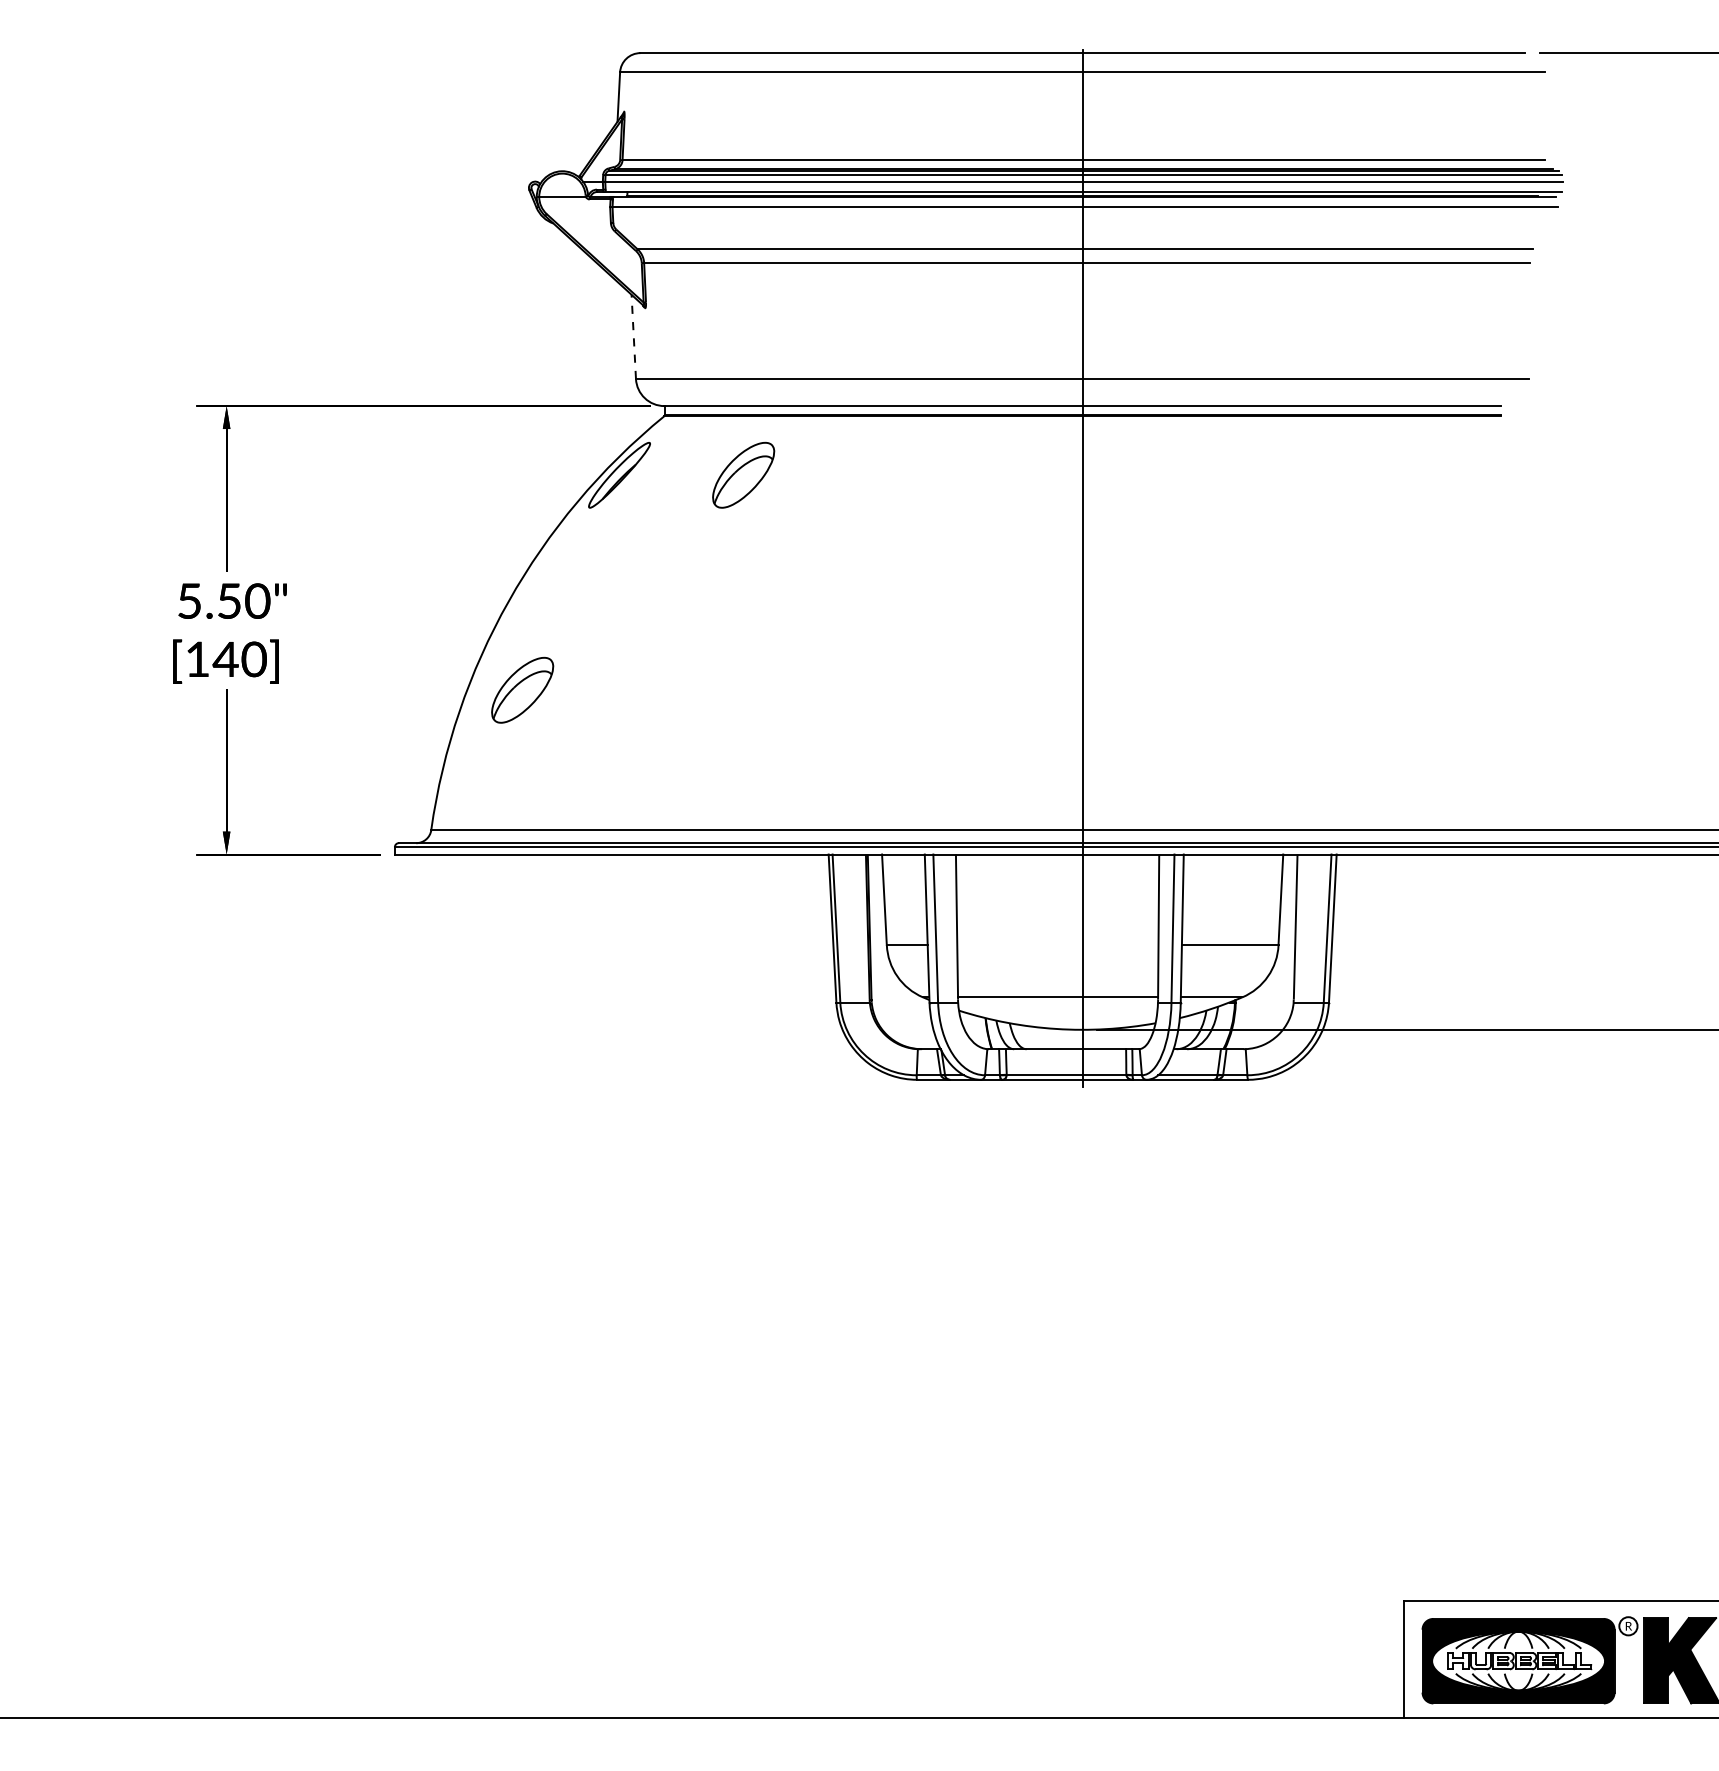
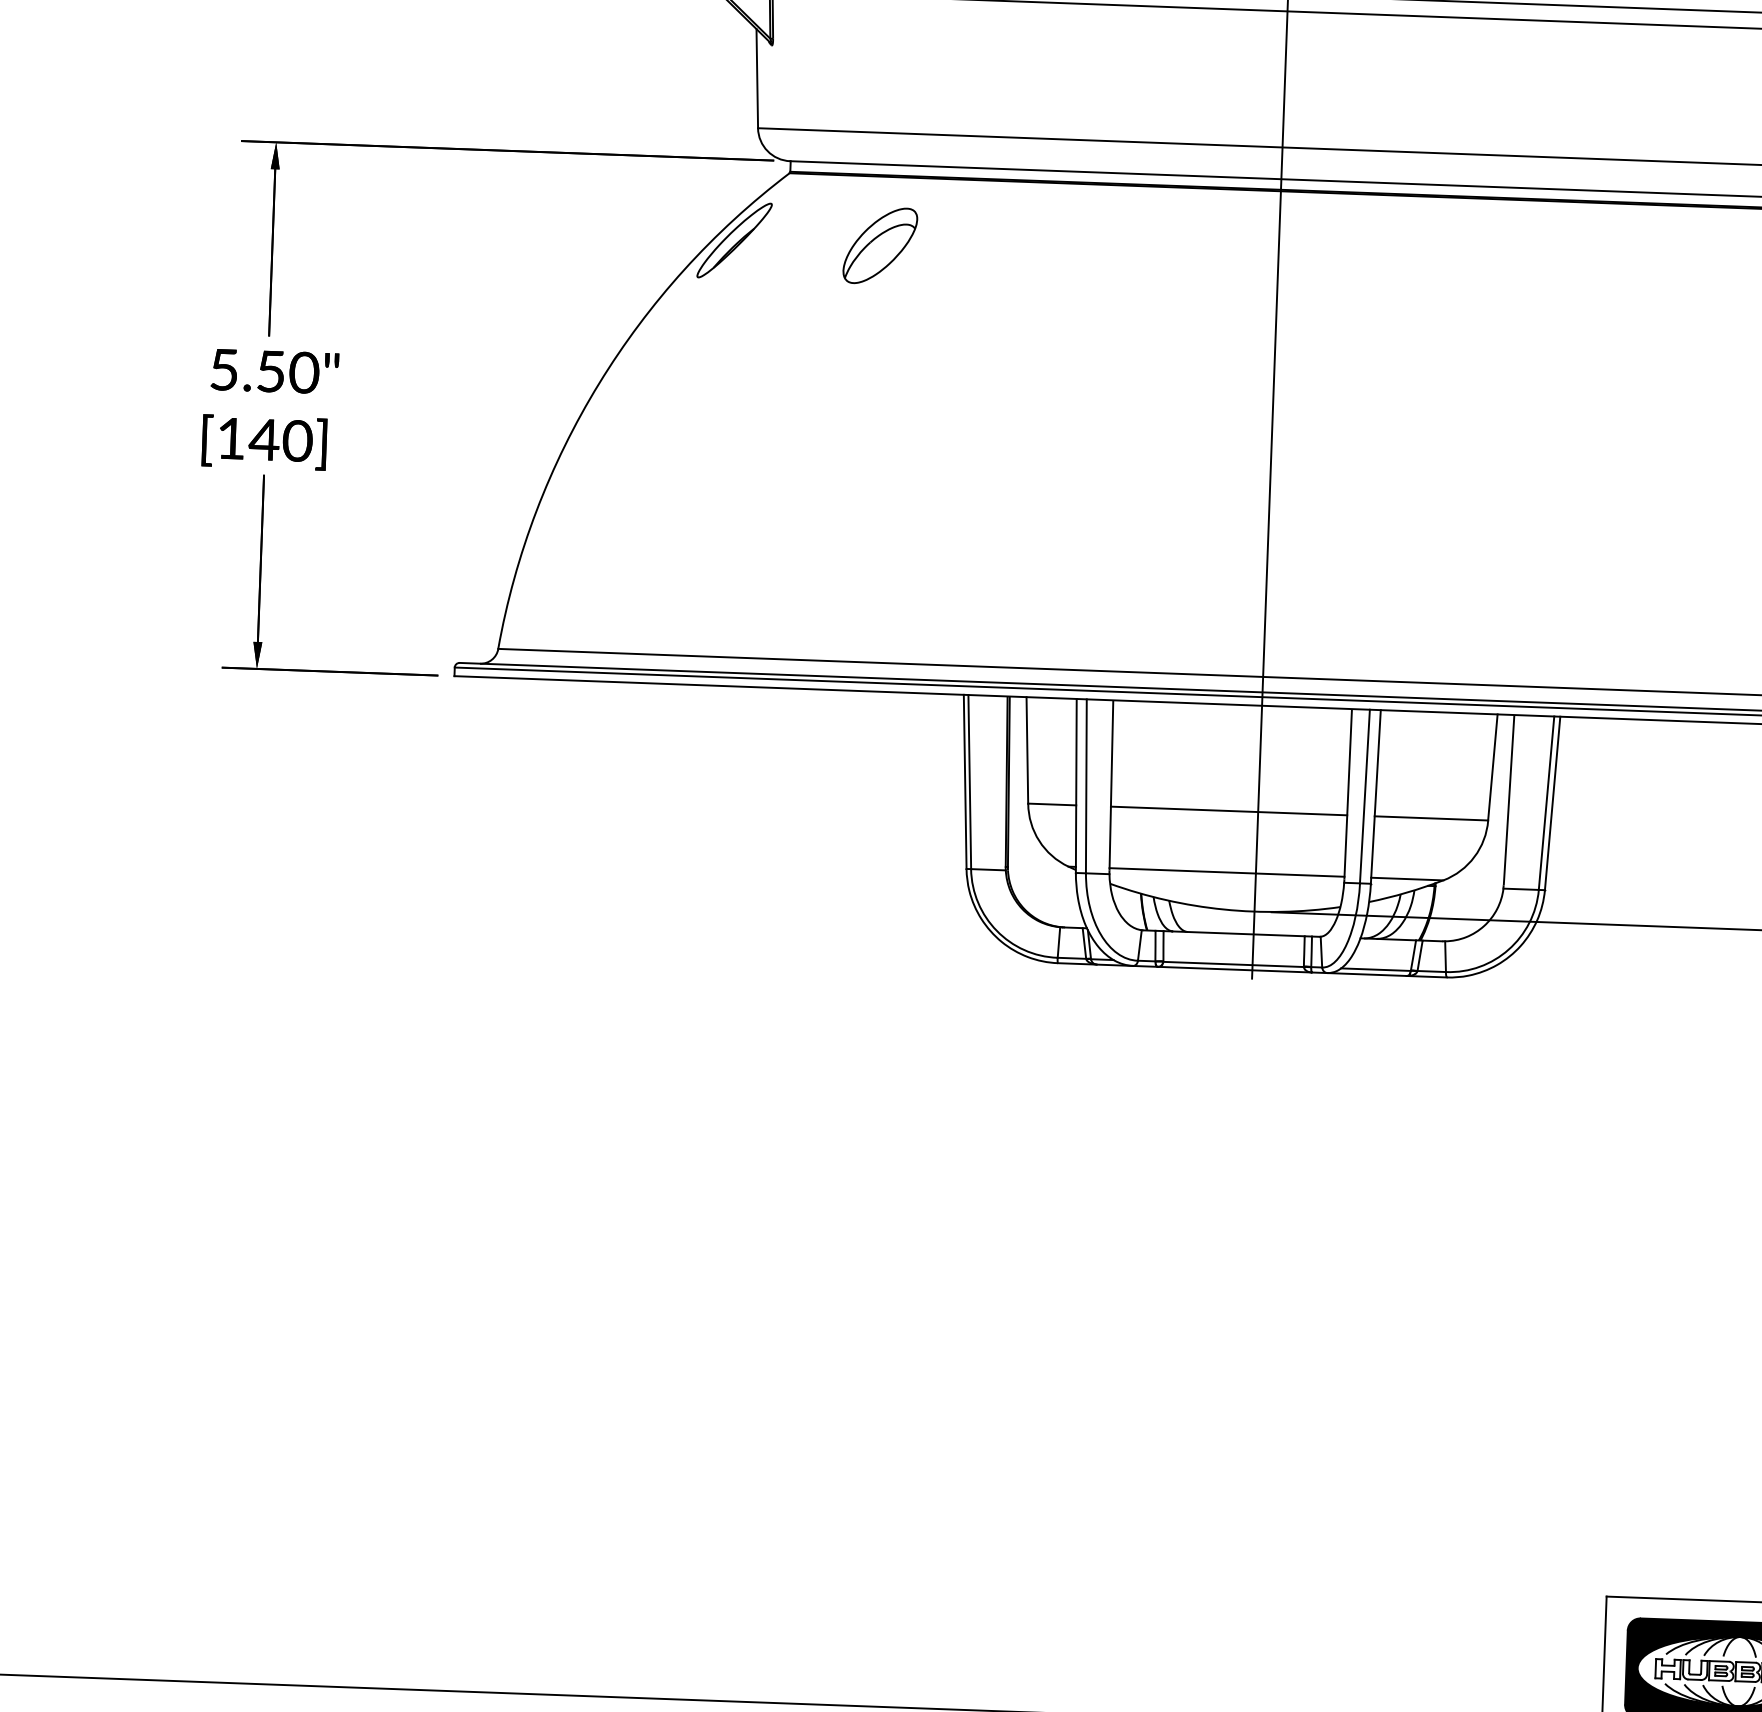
line: (633, 336) -> (756, 78), dashed -> solid
part: (522, 689) -> (611, 487), removed
line: (1057, 945) -> (1228, 811), added

